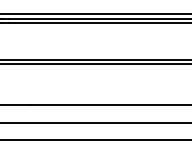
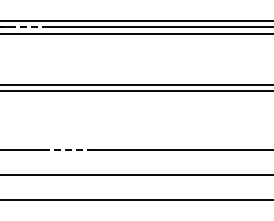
line: (21, 19) -> (30, 27), solid -> dashed
line: (47, 104) -> (67, 149), solid -> dashed

